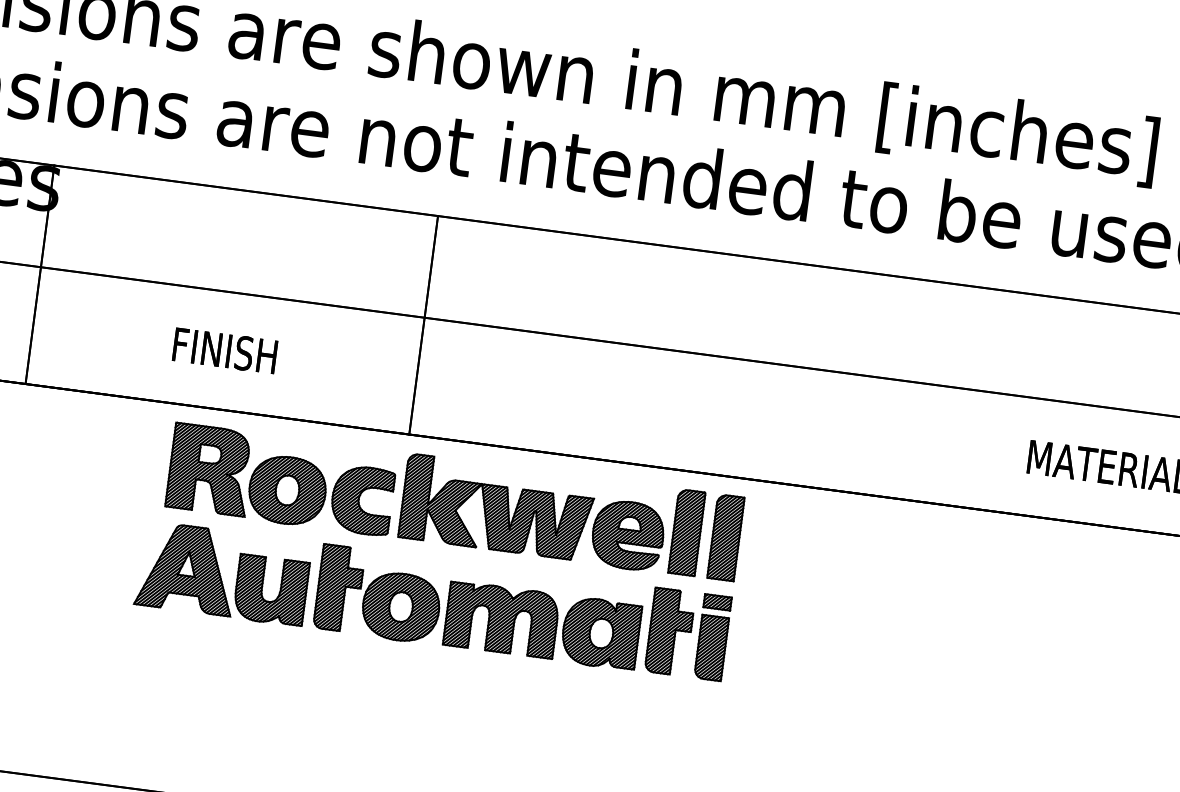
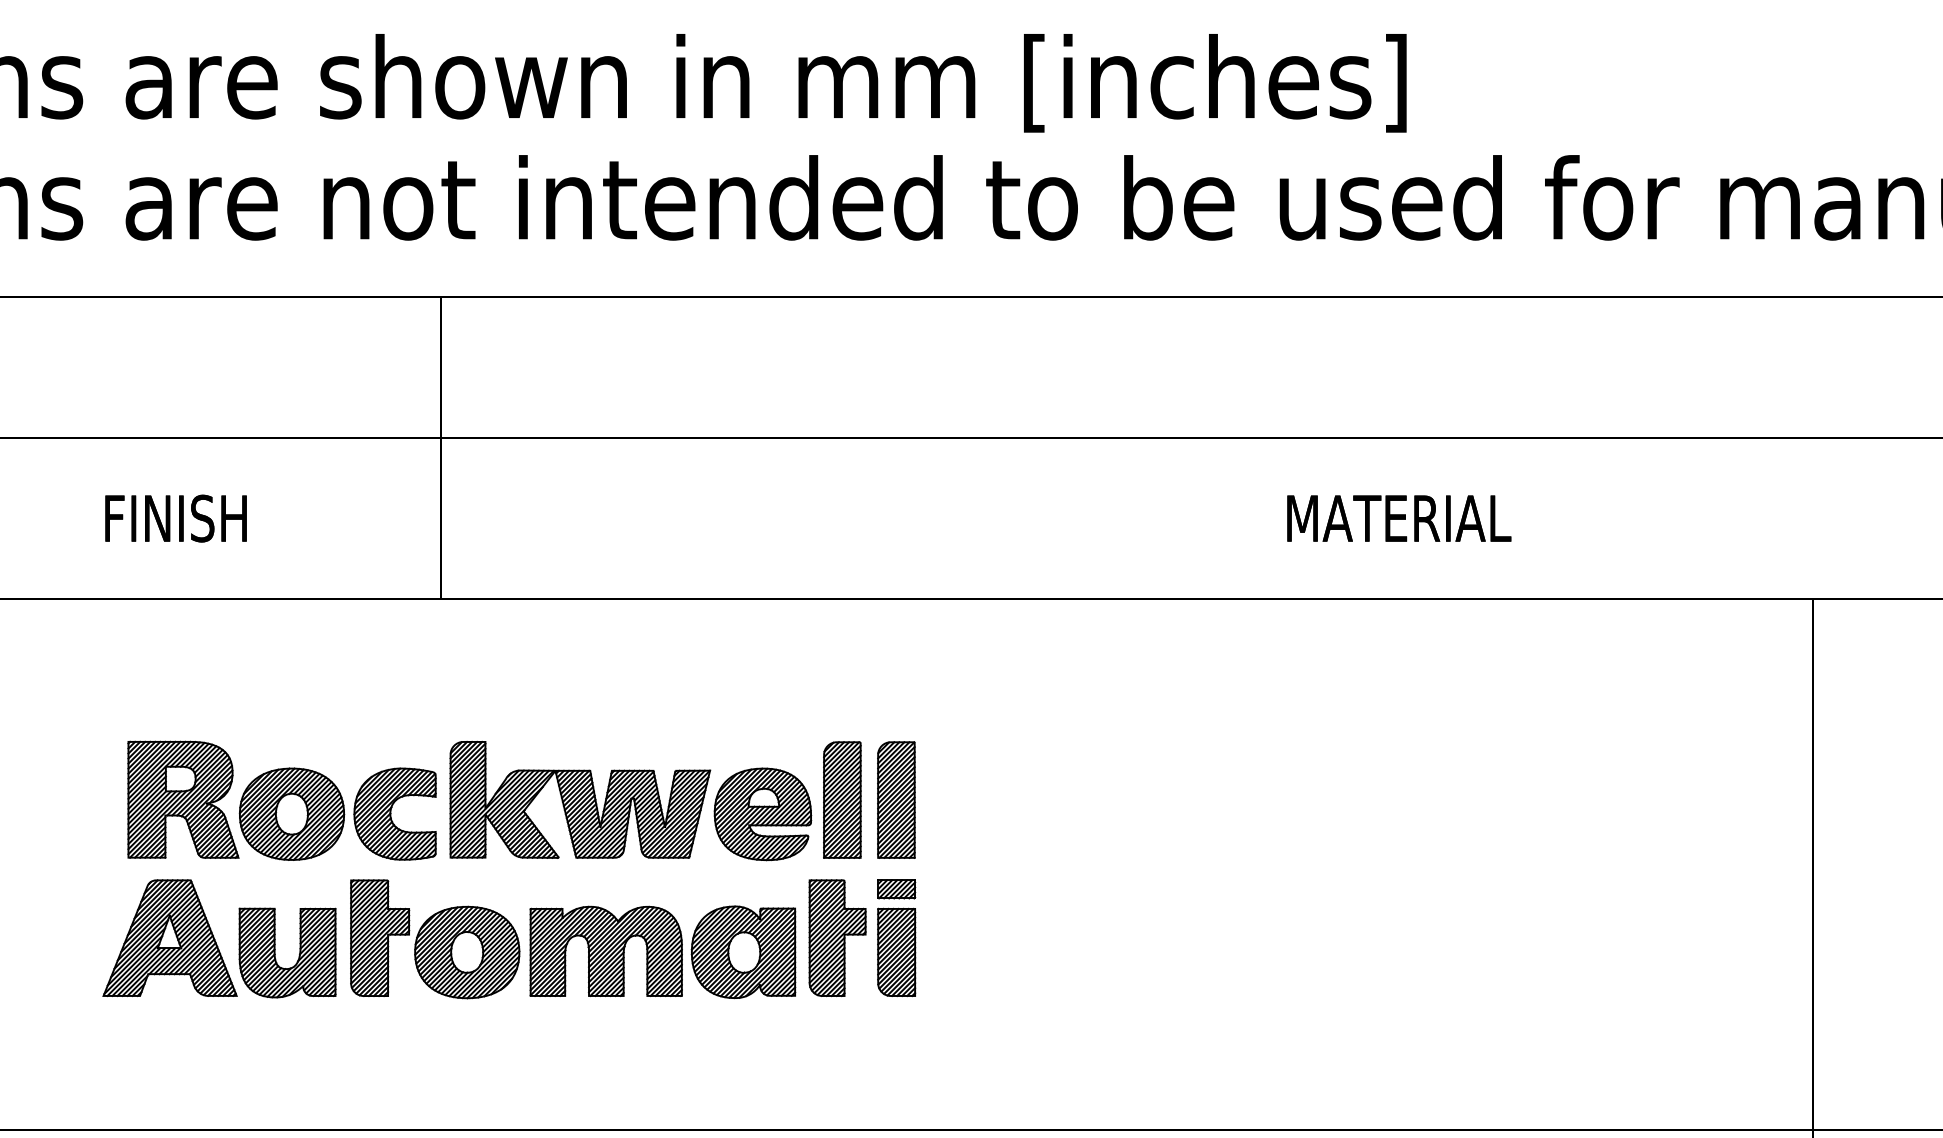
part: (444, 542) -> (514, 856), moved

